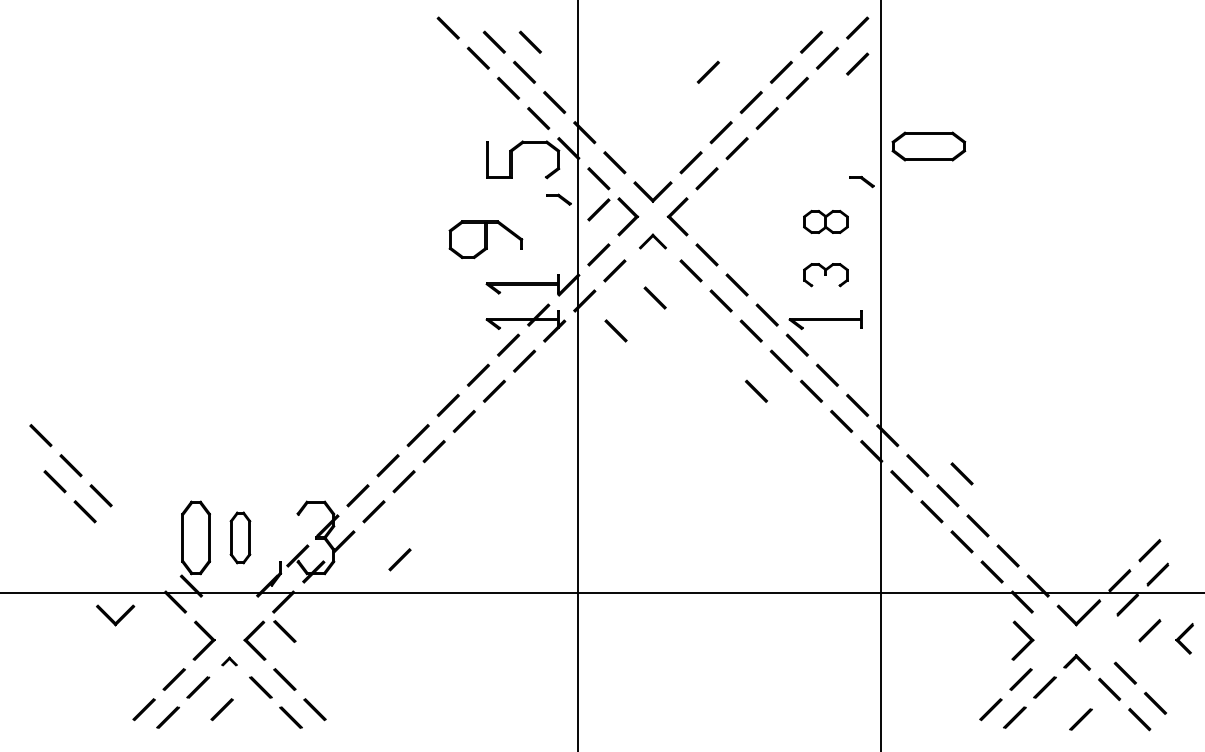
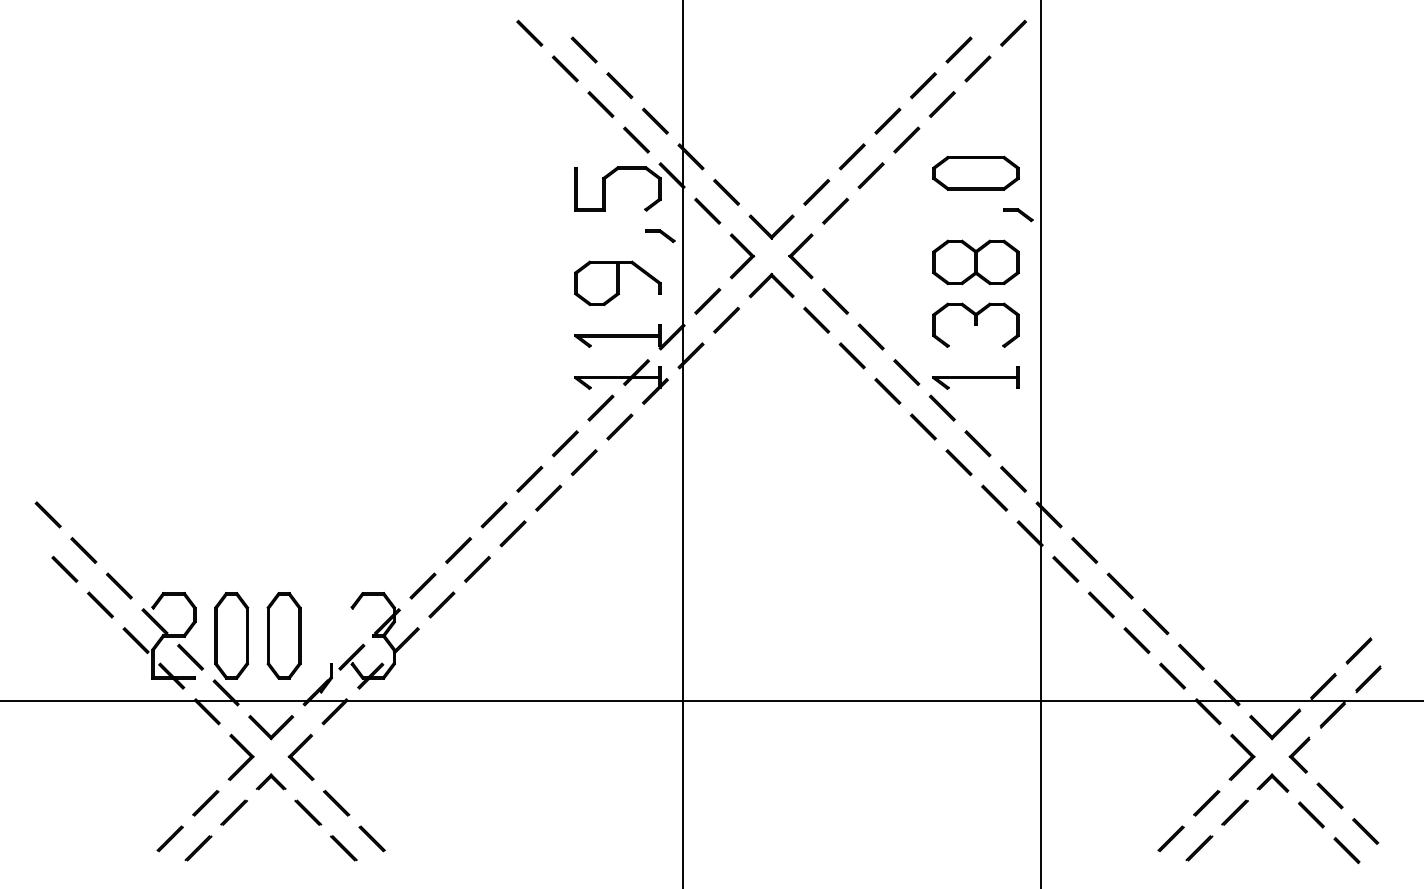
line: (529, 41) -> (625, 49), removed
line: (857, 63) -> (1013, 75), removed
line: (707, 71) -> (836, 84), removed
part: (928, 146) -> (975, 173), moved
line: (598, 209) -> (707, 247), removed
part: (825, 221) -> (975, 261), size x1.67
part: (485, 239) -> (617, 283), moved
part: (652, 241) -> (771, 285), size x1.43
part: (825, 274) -> (975, 324), size x1.67
line: (654, 297) -> (773, 351), removed
line: (615, 330) -> (727, 390), removed
line: (756, 390) -> (894, 461), removed
line: (961, 473) -> (1136, 559), removed
part: (240, 537) -> (284, 635), size x1.43
part: (137, 541) -> (162, 640), added
line: (399, 559) -> (472, 661), removed
part: (115, 615) -> (271, 727), moved
line: (1149, 630) -> (1358, 745), removed
line: (284, 631) -> (336, 746), removed
part: (1184, 638) -> (1299, 754), moved
part: (1022, 640) -> (1241, 757), moved
part: (229, 661) -> (271, 781), size x1.67
line: (221, 709) -> (261, 838), removed
line: (1080, 719) -> (1276, 850), removed

